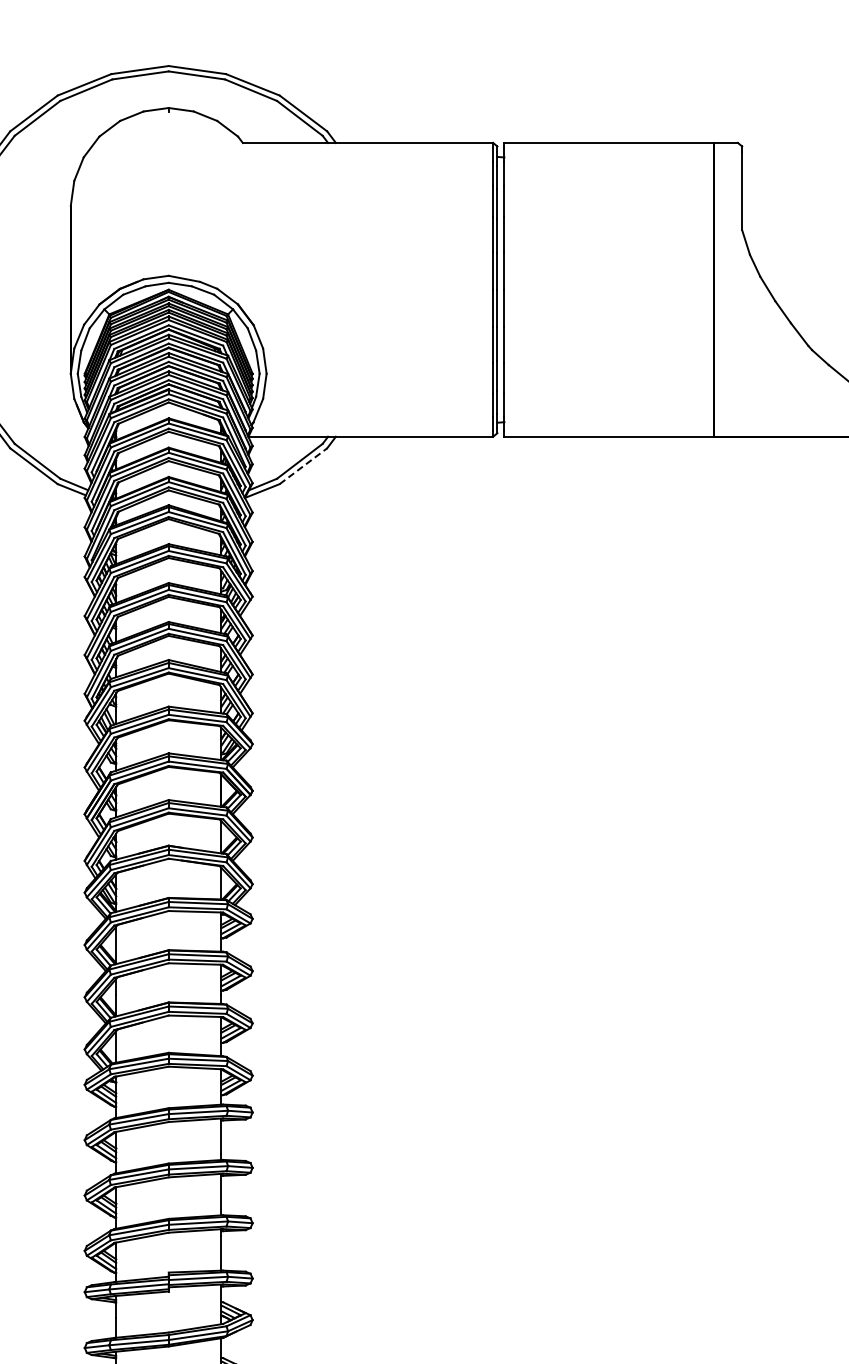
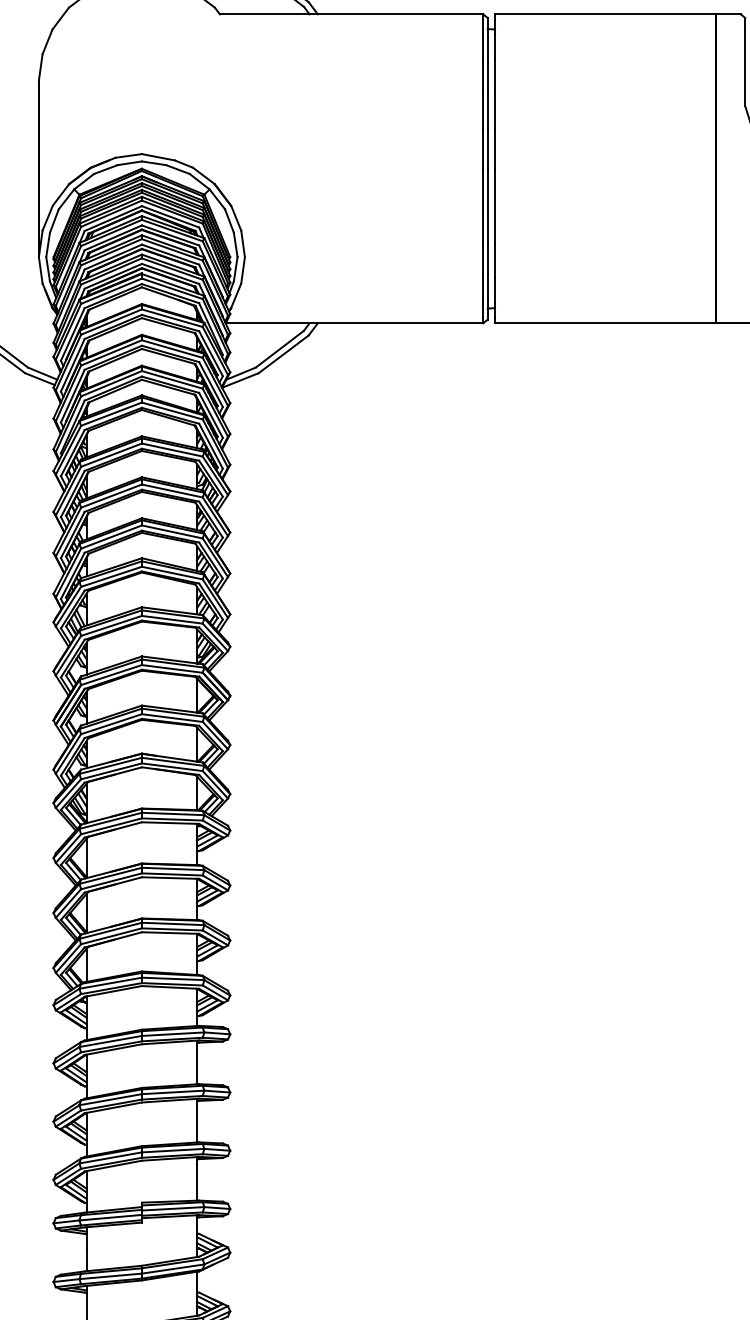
line: (303, 466) -> (283, 354), dashed -> solid

